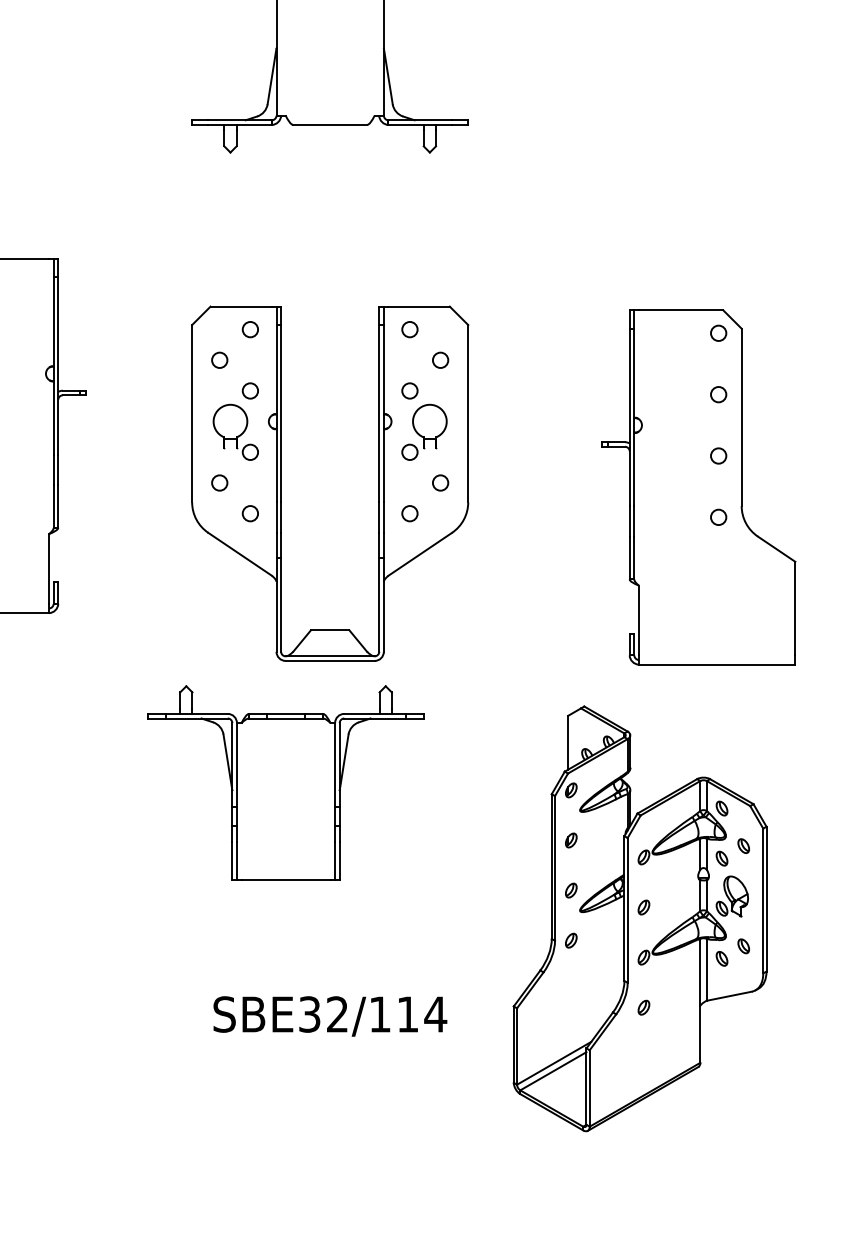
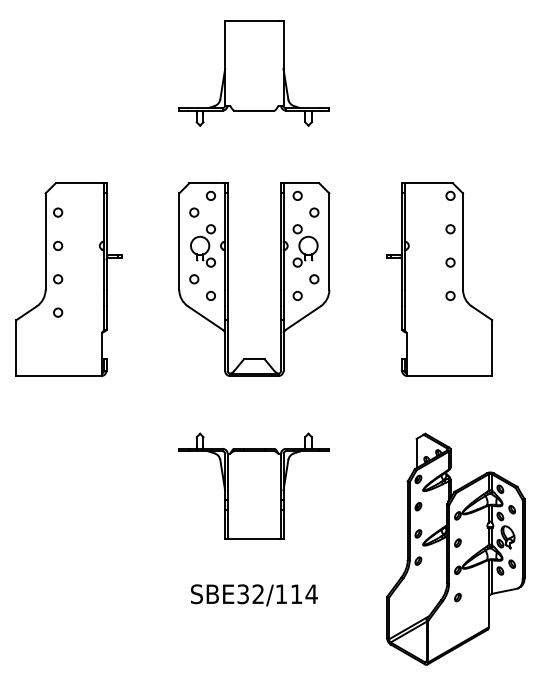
part: (282, 483) -> (228, 279), moved
part: (698, 487) -> (439, 279), moved
part: (284, 781) -> (253, 485), moved
part: (639, 917) -> (455, 548), moved

